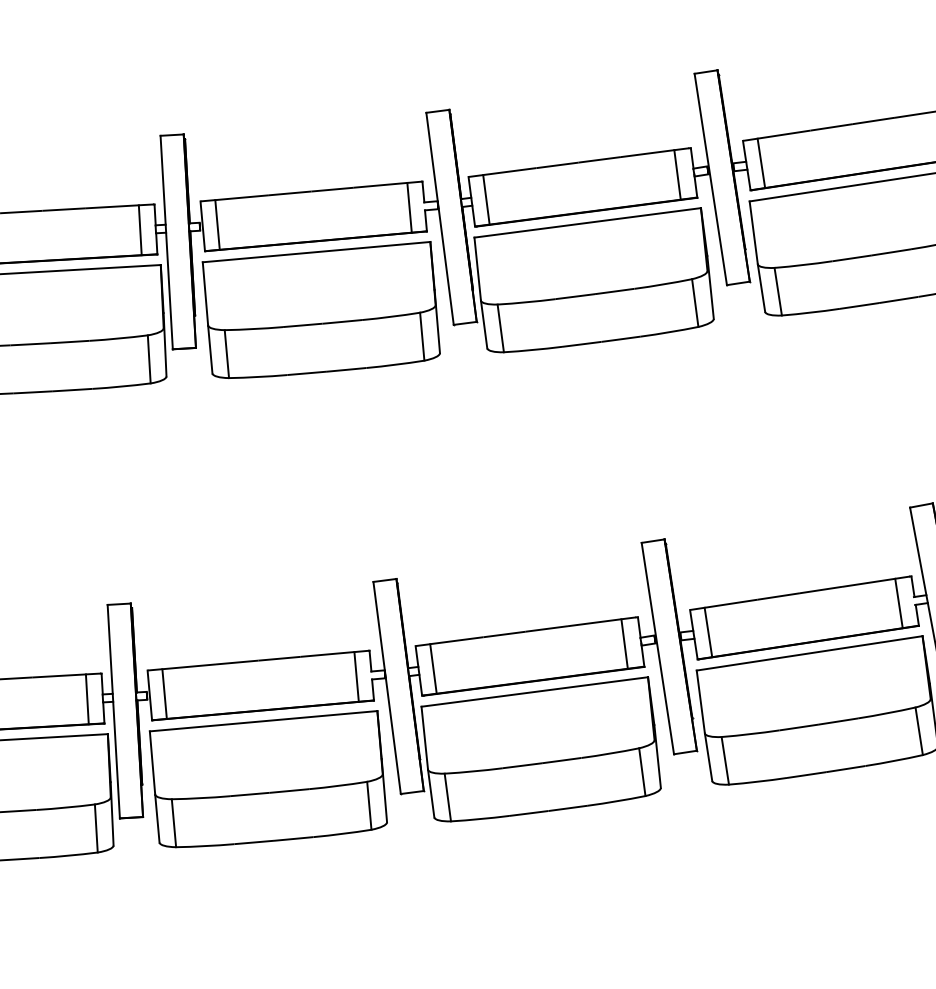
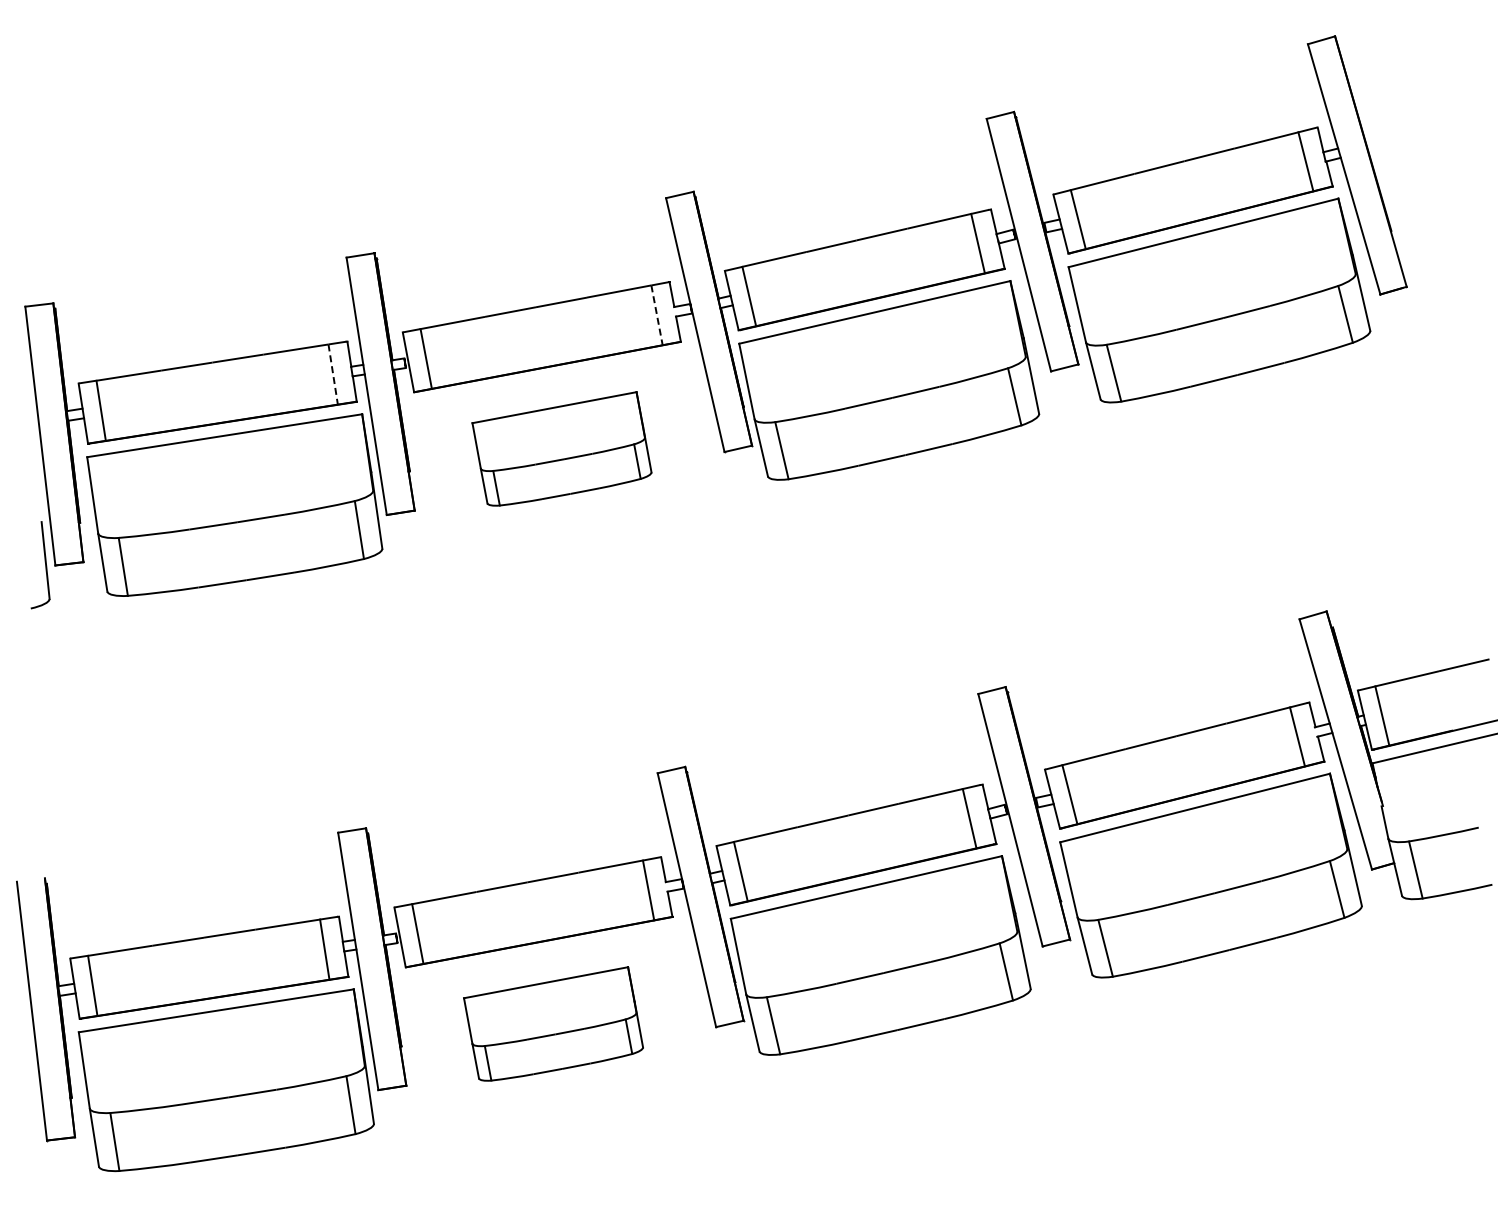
line: (409, 207) -> (657, 315), solid -> dashed
line: (140, 231) -> (333, 375), solid -> dashed
part: (320, 308) -> (561, 448), size x0.6
part: (268, 778) -> (553, 1023), size x0.6

